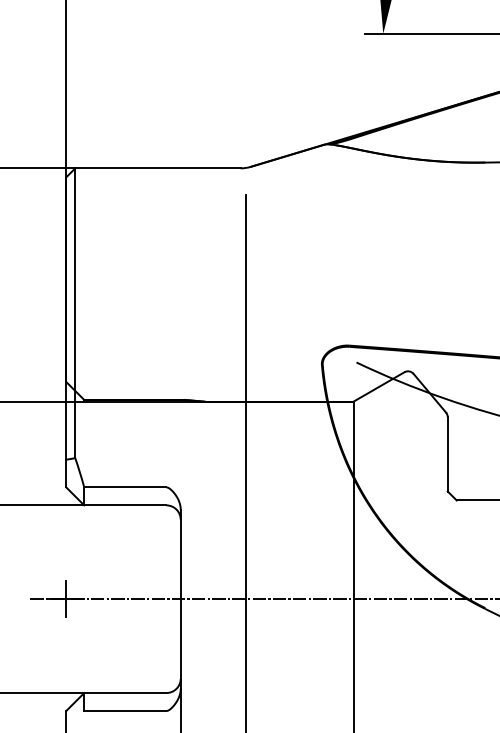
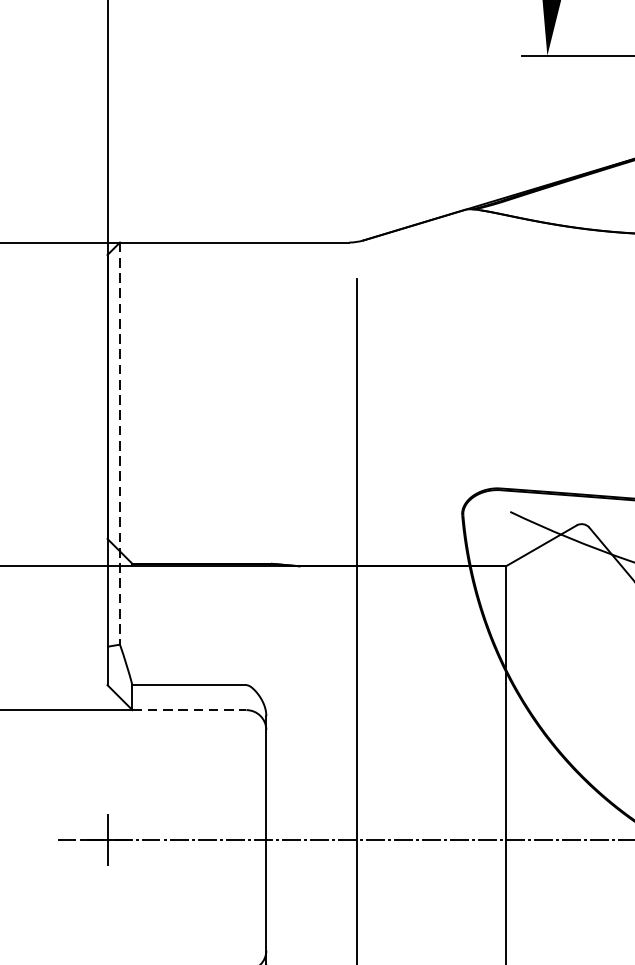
line: (75, 313) -> (120, 443), solid -> dashed
line: (125, 505) -> (189, 710), solid -> dashed

